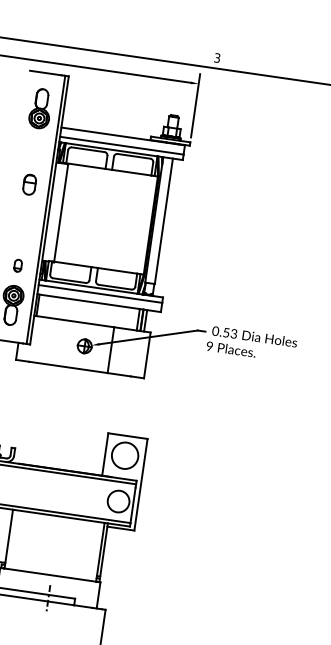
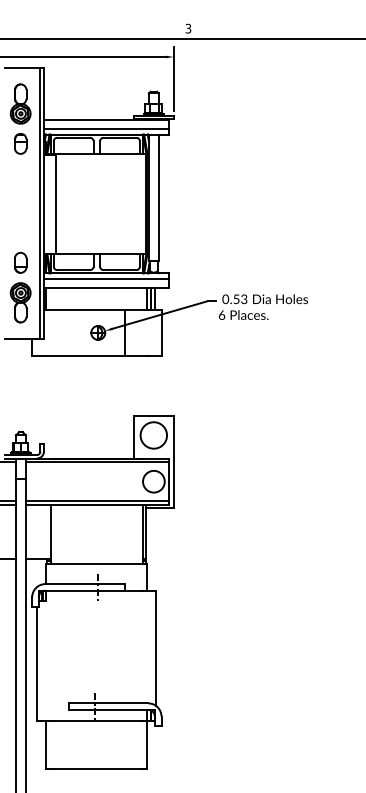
part: (29, 184) -> (20, 143), moved
part: (17, 265) -> (20, 262), size x1.67
text: (209, 345) -> (221, 314), 9 -> 6

